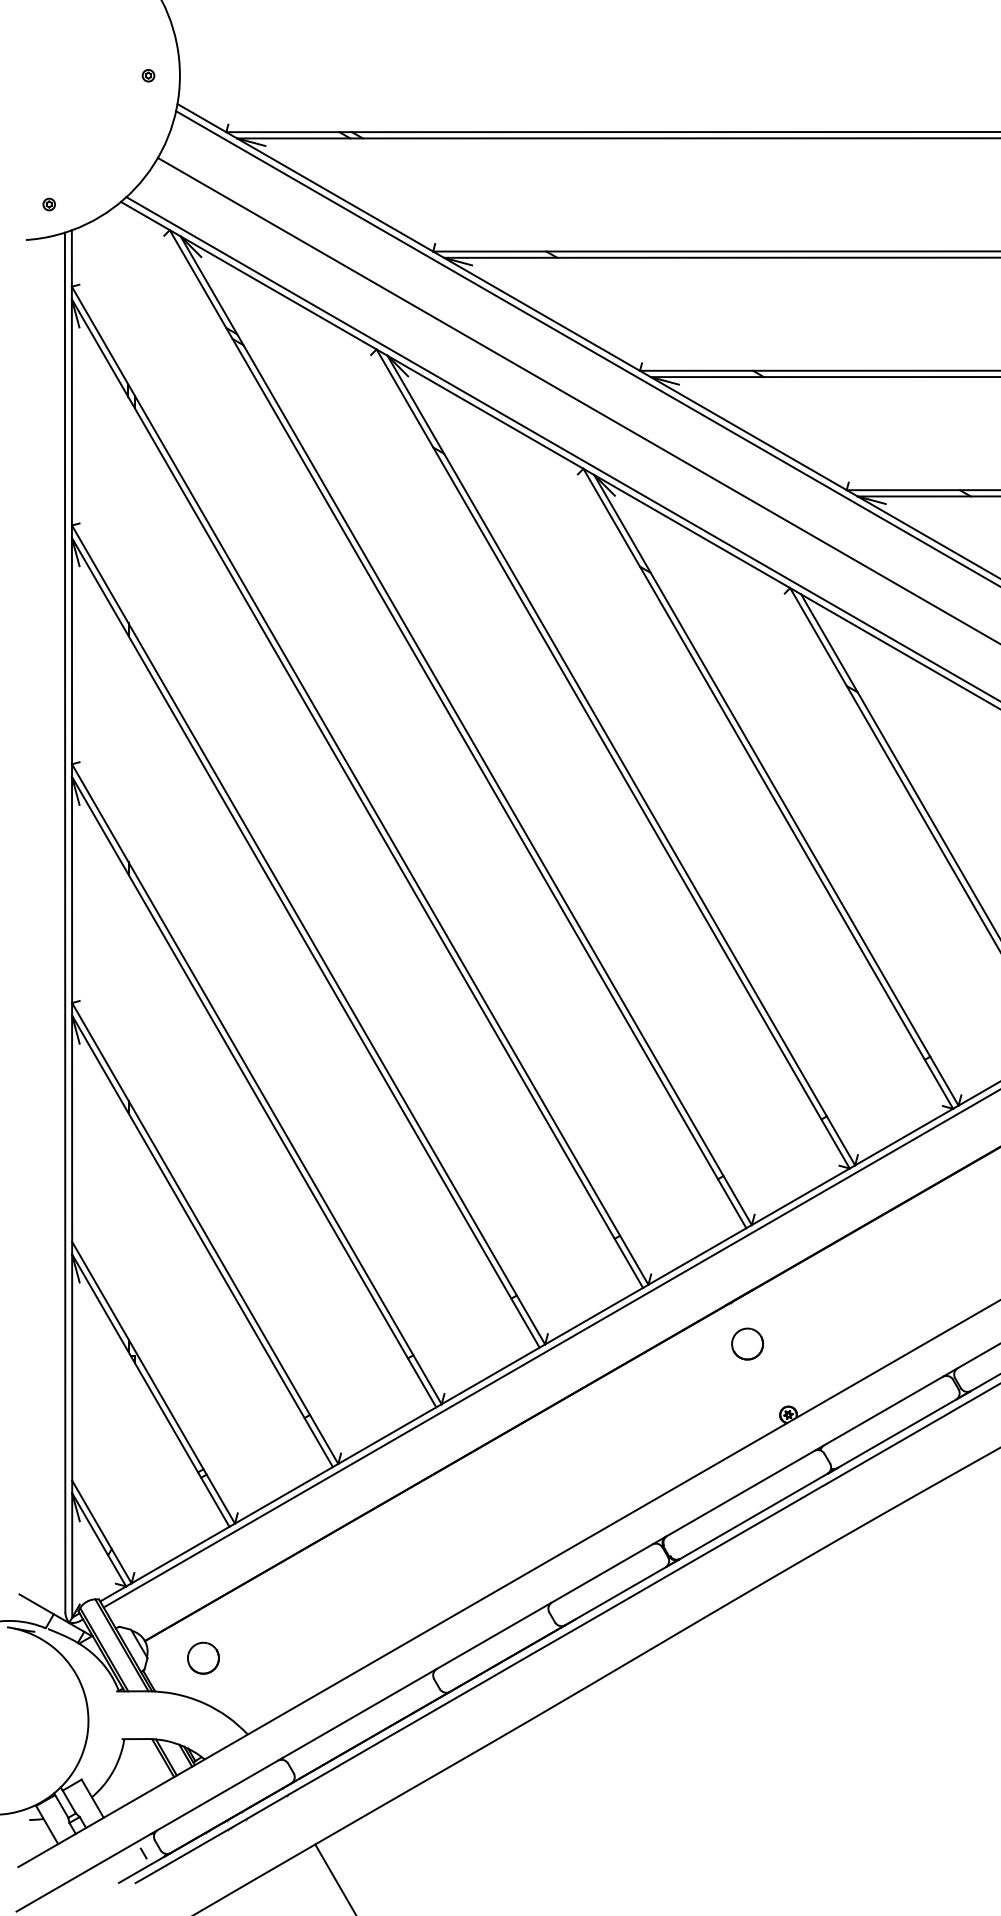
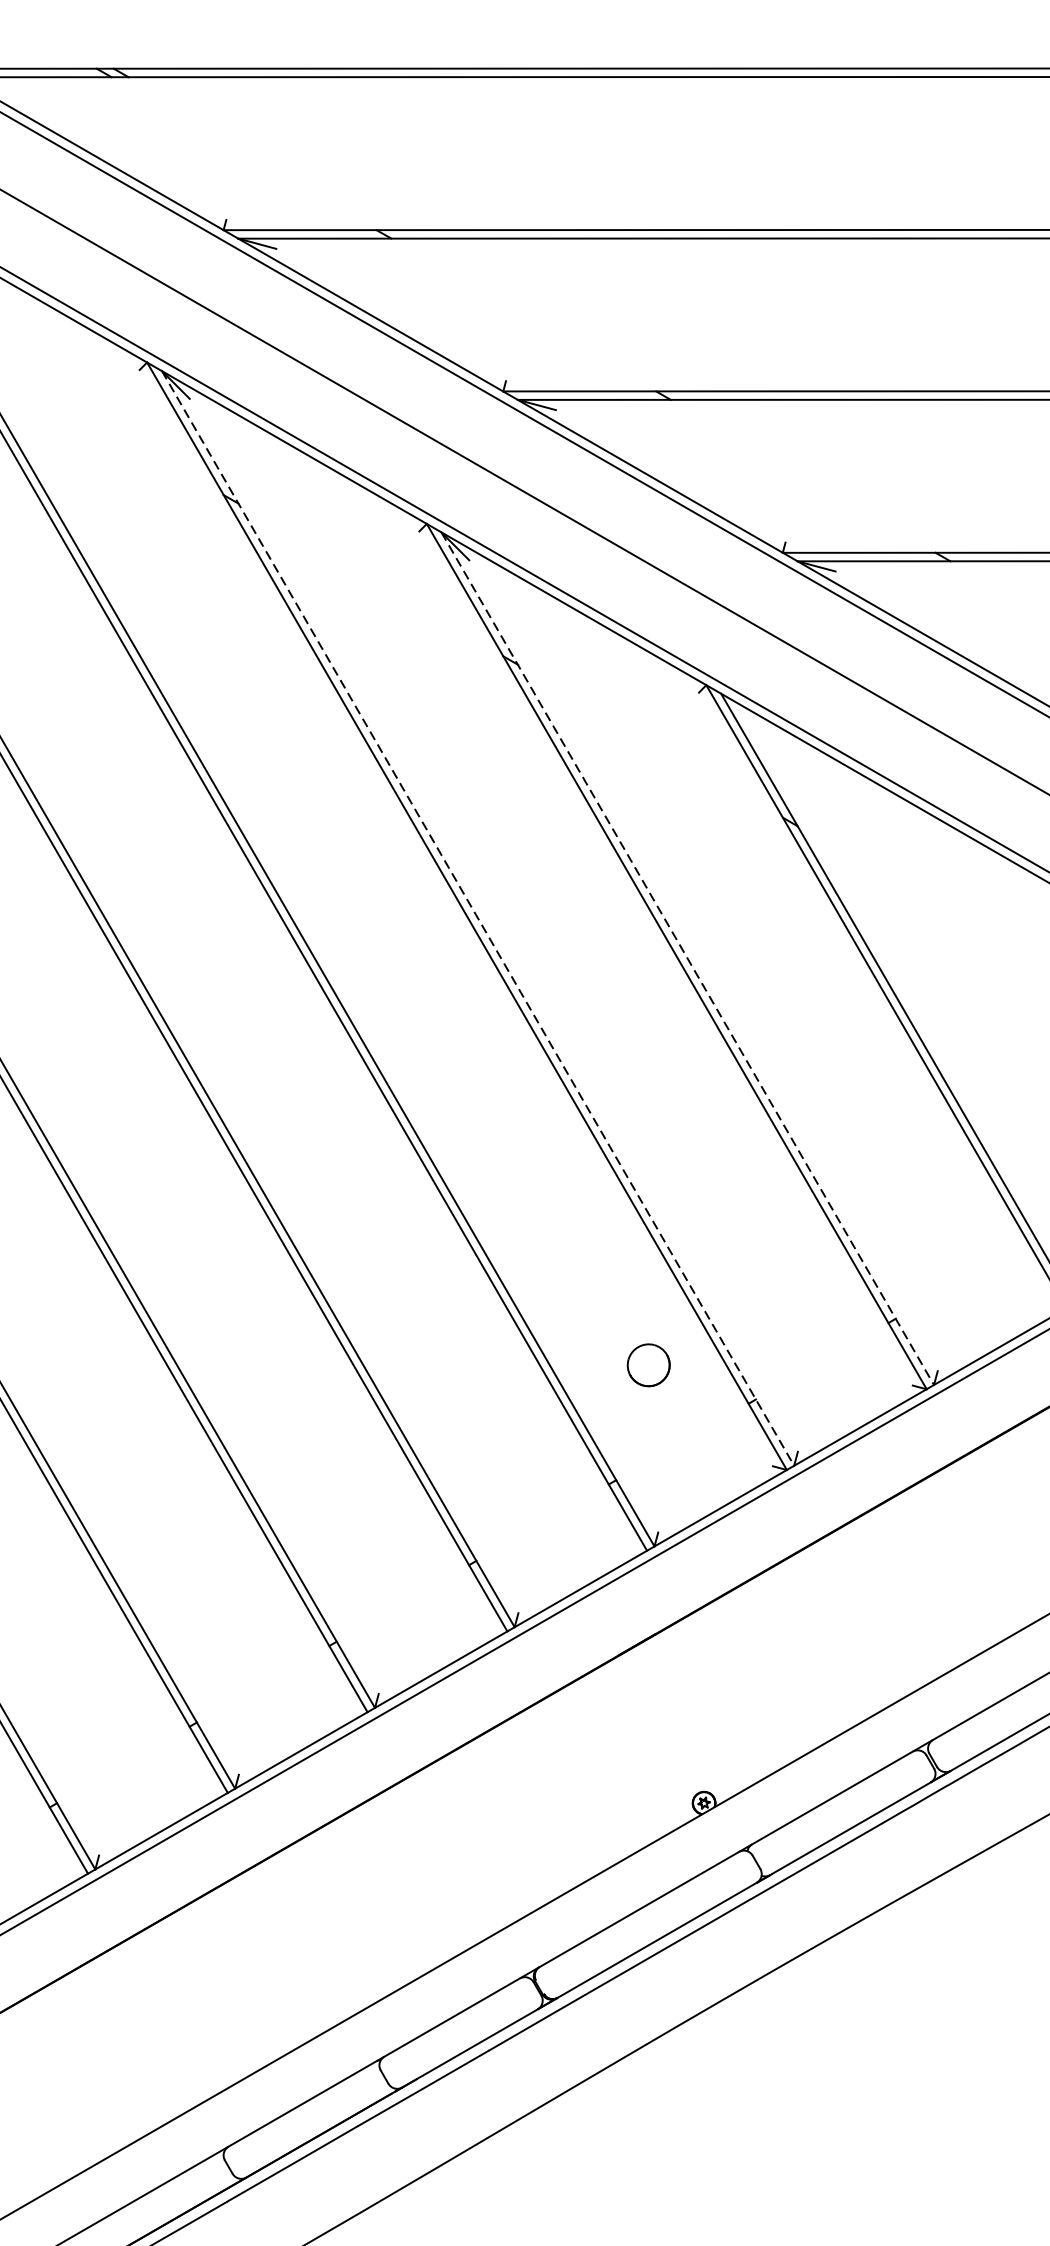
line: (621, 760) -> (478, 918), solid -> dashed
line: (776, 790) -> (687, 958), solid -> dashed
part: (747, 1343) -> (648, 1364), moved

